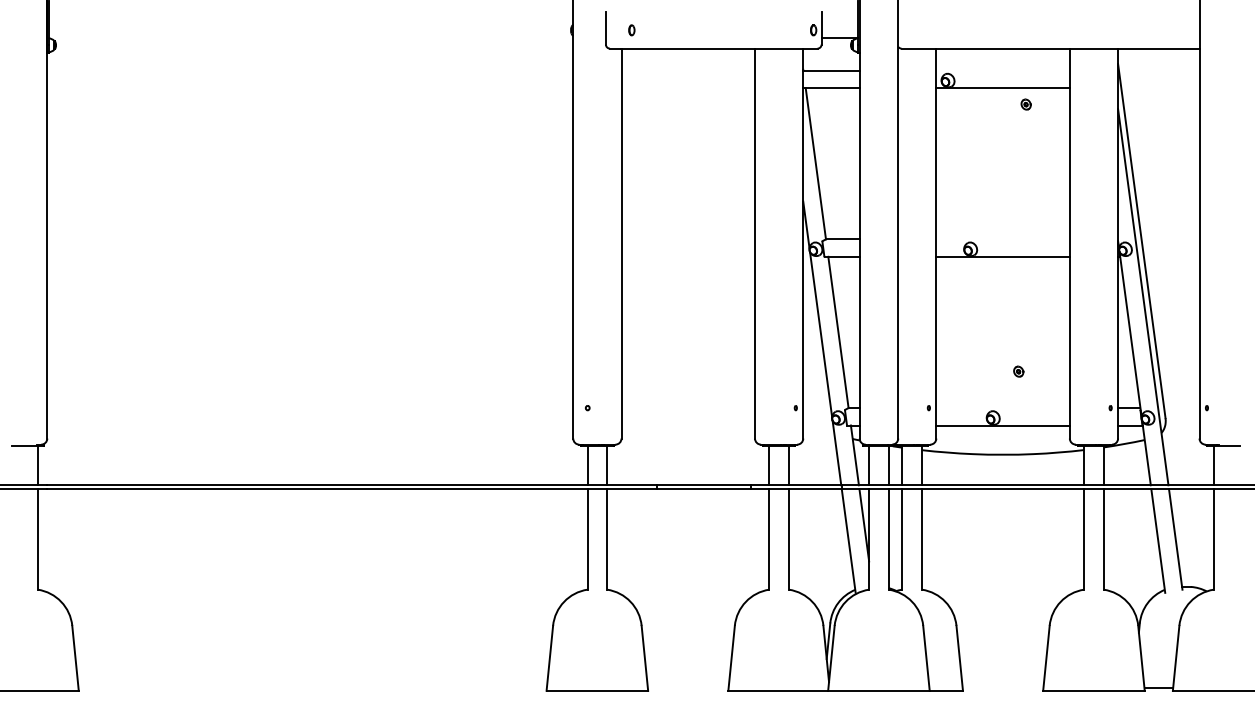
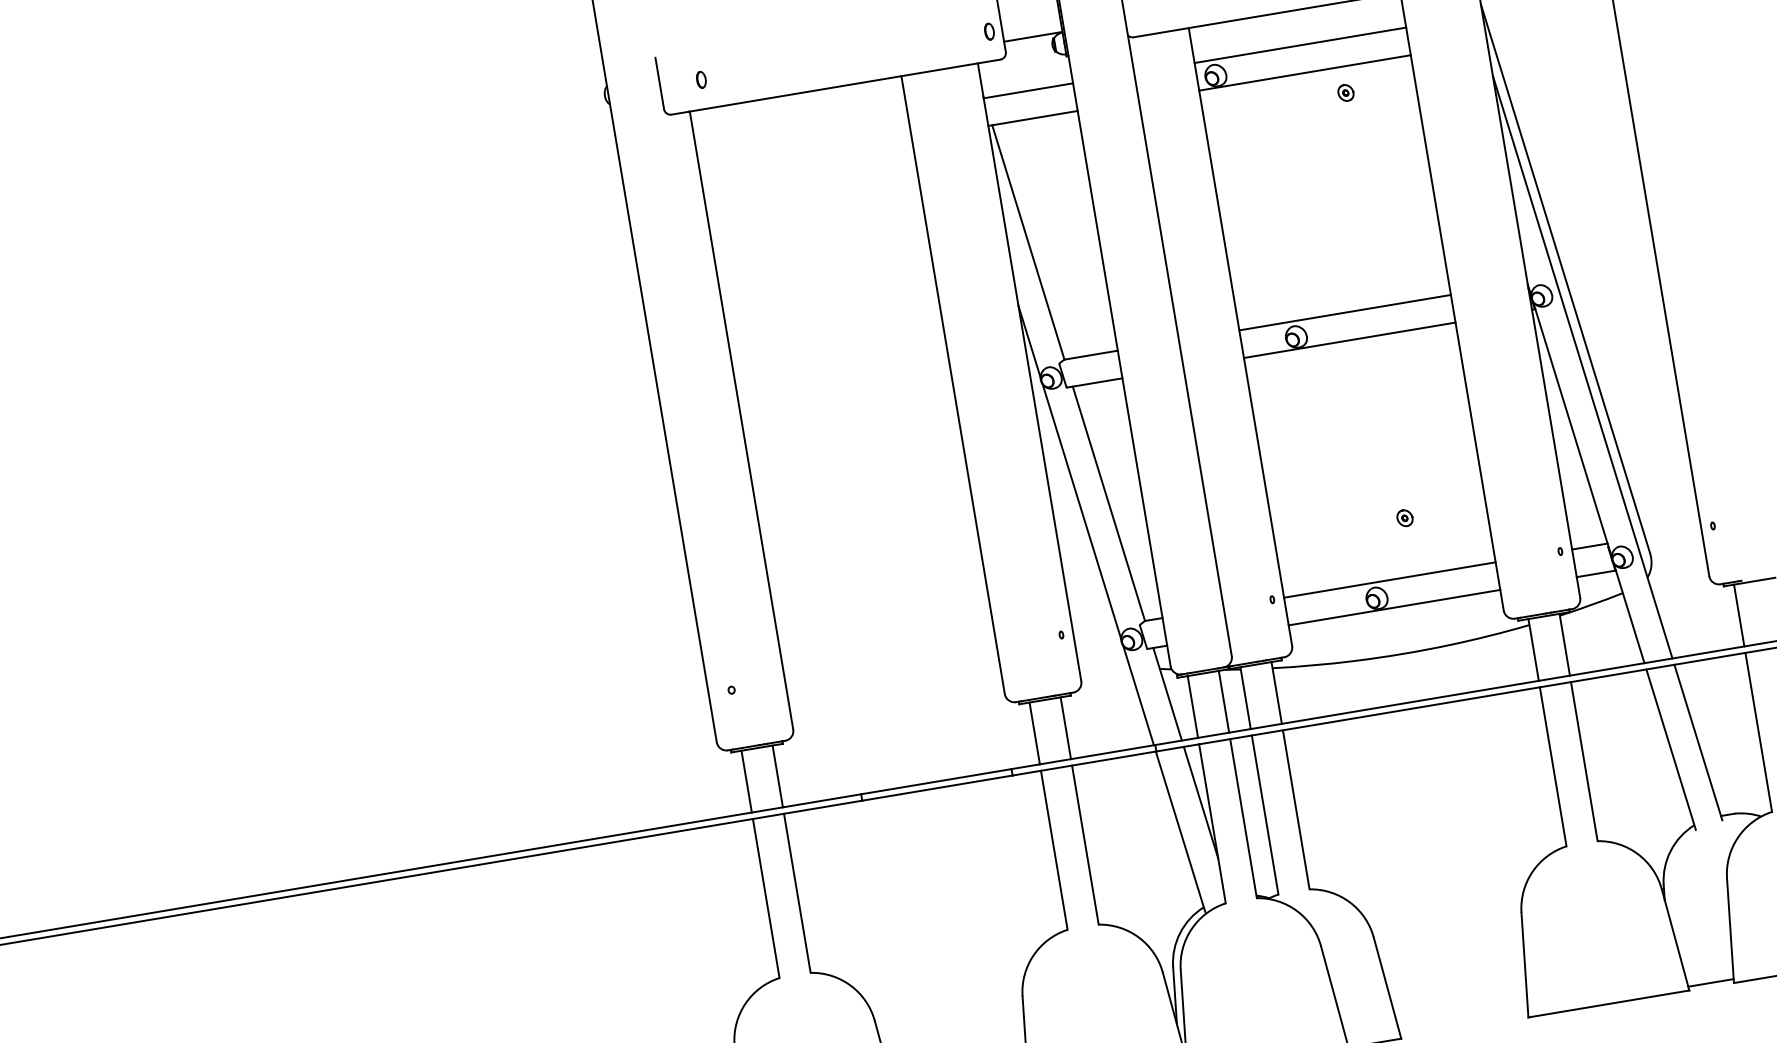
line: (1002, 70) -> (1299, 45), added
line: (1002, 239) -> (1344, 313), added
line: (1002, 408) -> (1389, 580), added

